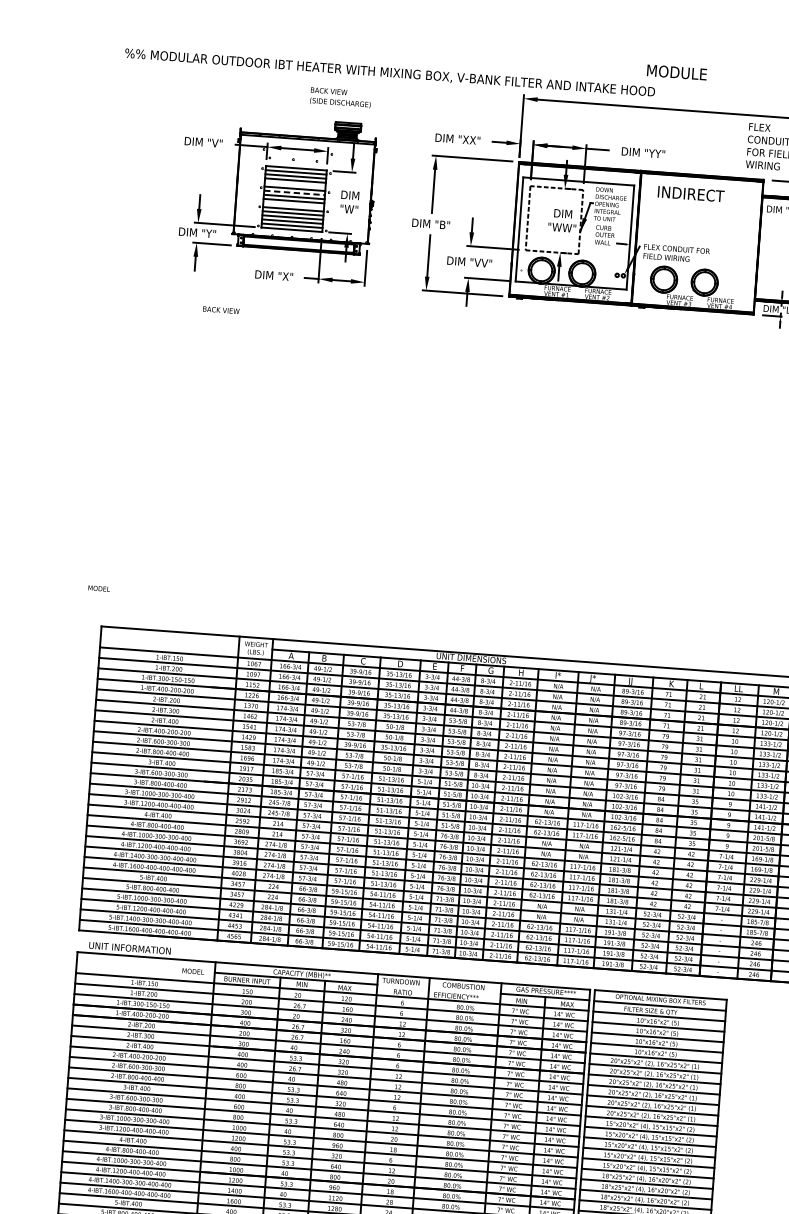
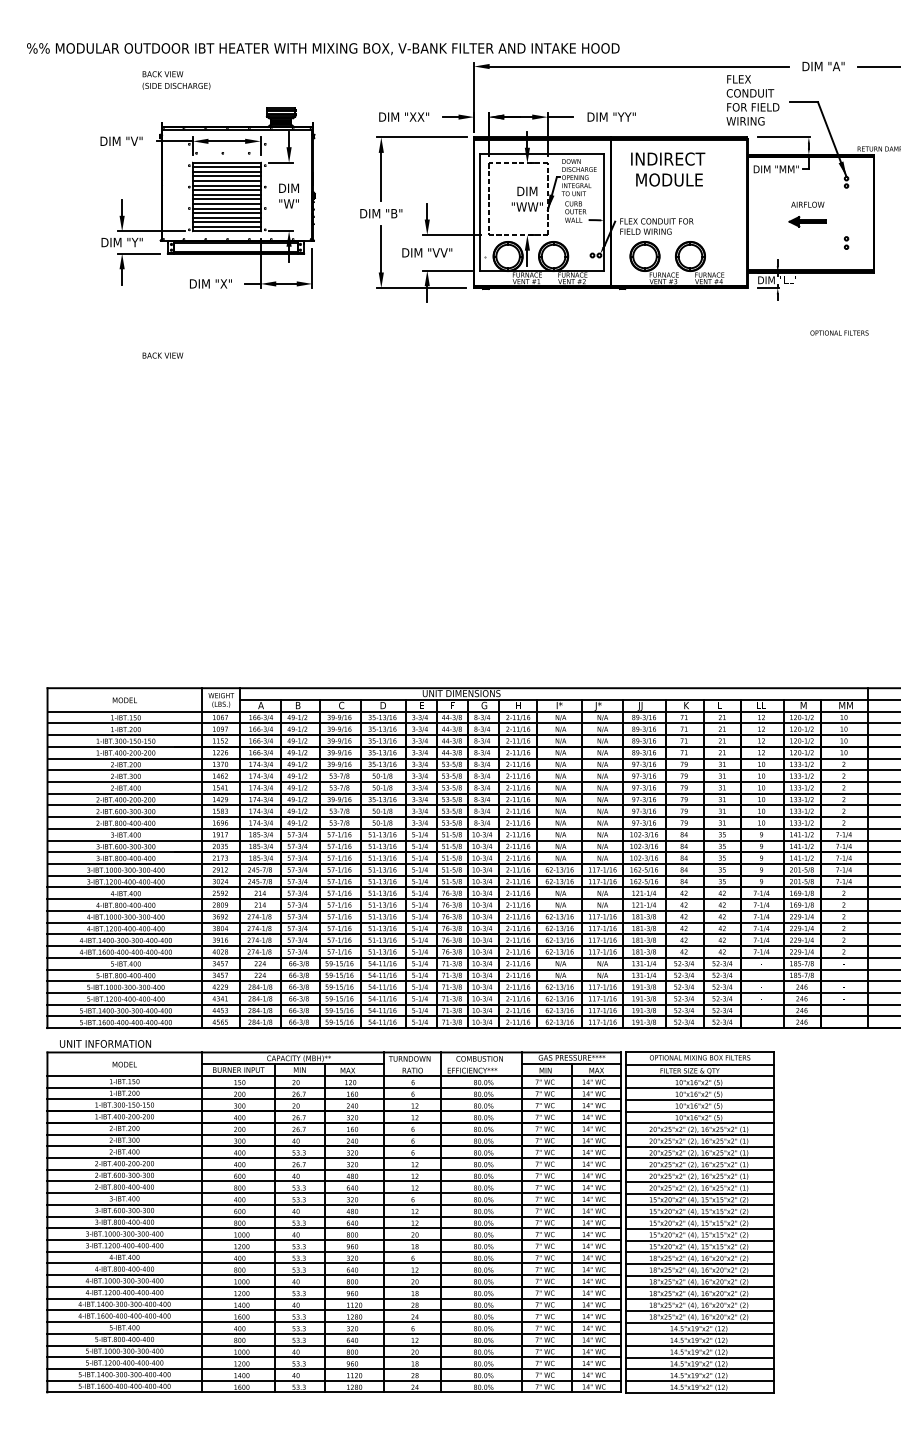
text: (677, 72) -> (669, 179), moved
text: (340, 97) -> (176, 80), moved
line: (294, 184) -> (226, 180), added
line: (294, 193) -> (226, 190), dashed -> solid
line: (293, 204) -> (226, 203), added
text: (220, 310) -> (162, 355), moved
text: (98, 588) -> (124, 700), moved
text: (193, 971) -> (124, 1064), moved

